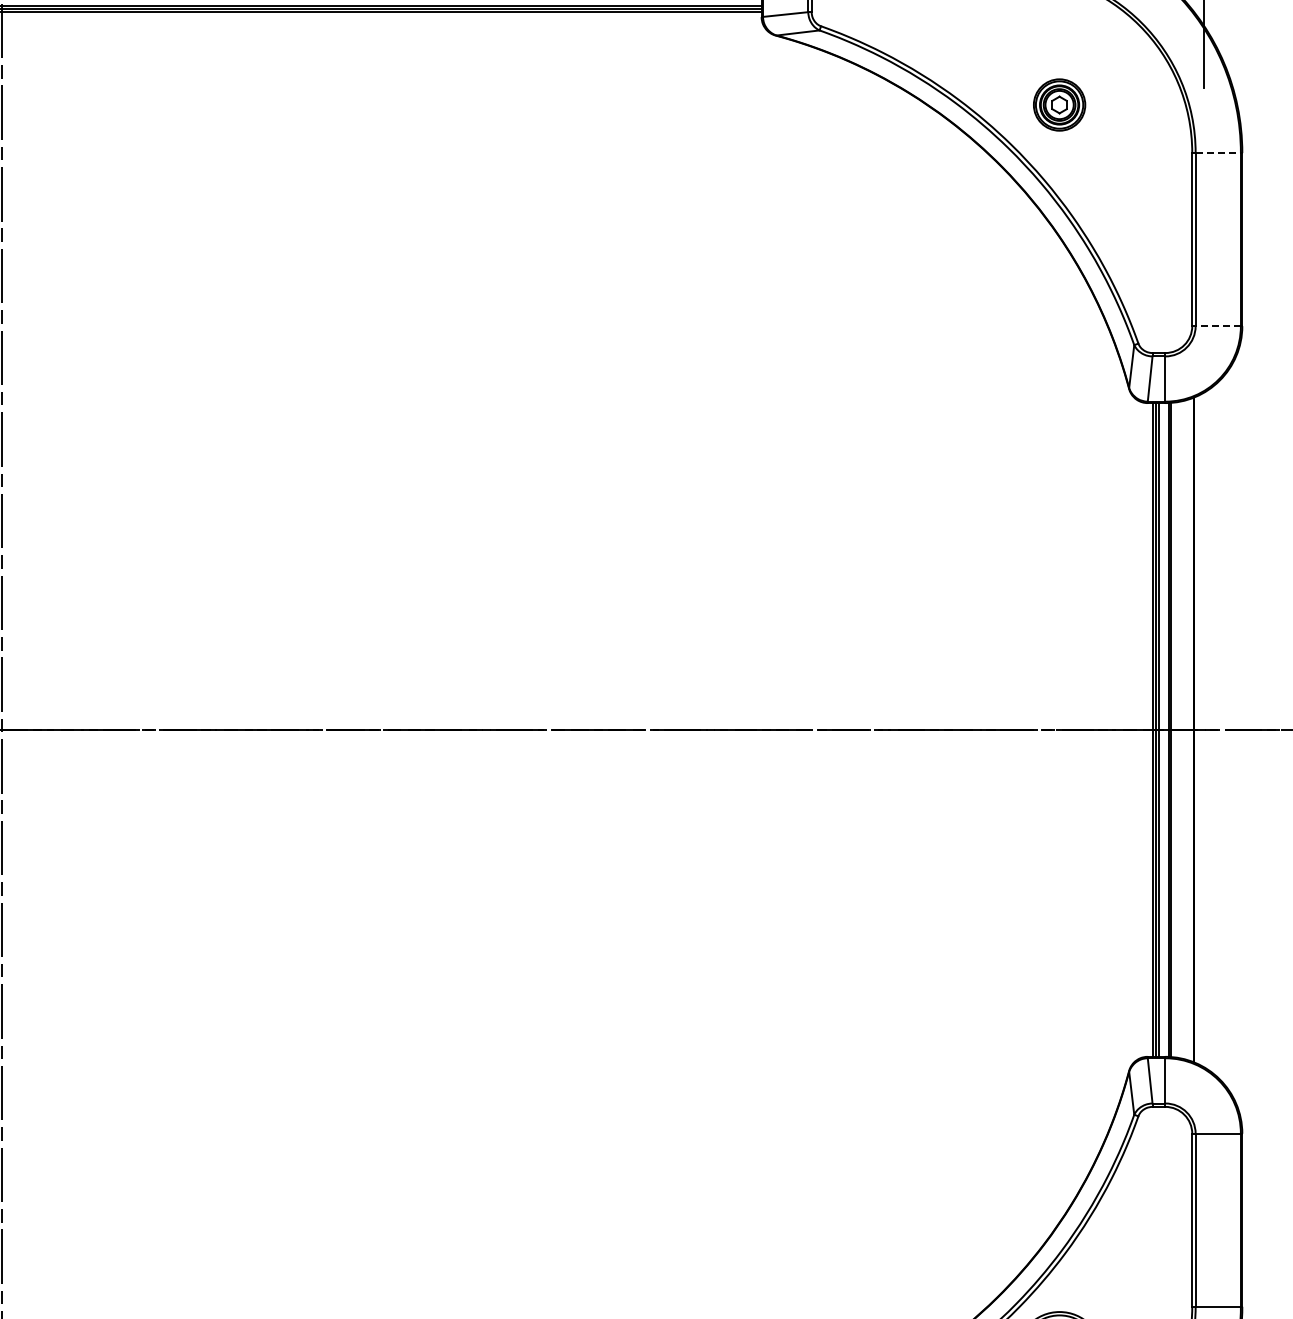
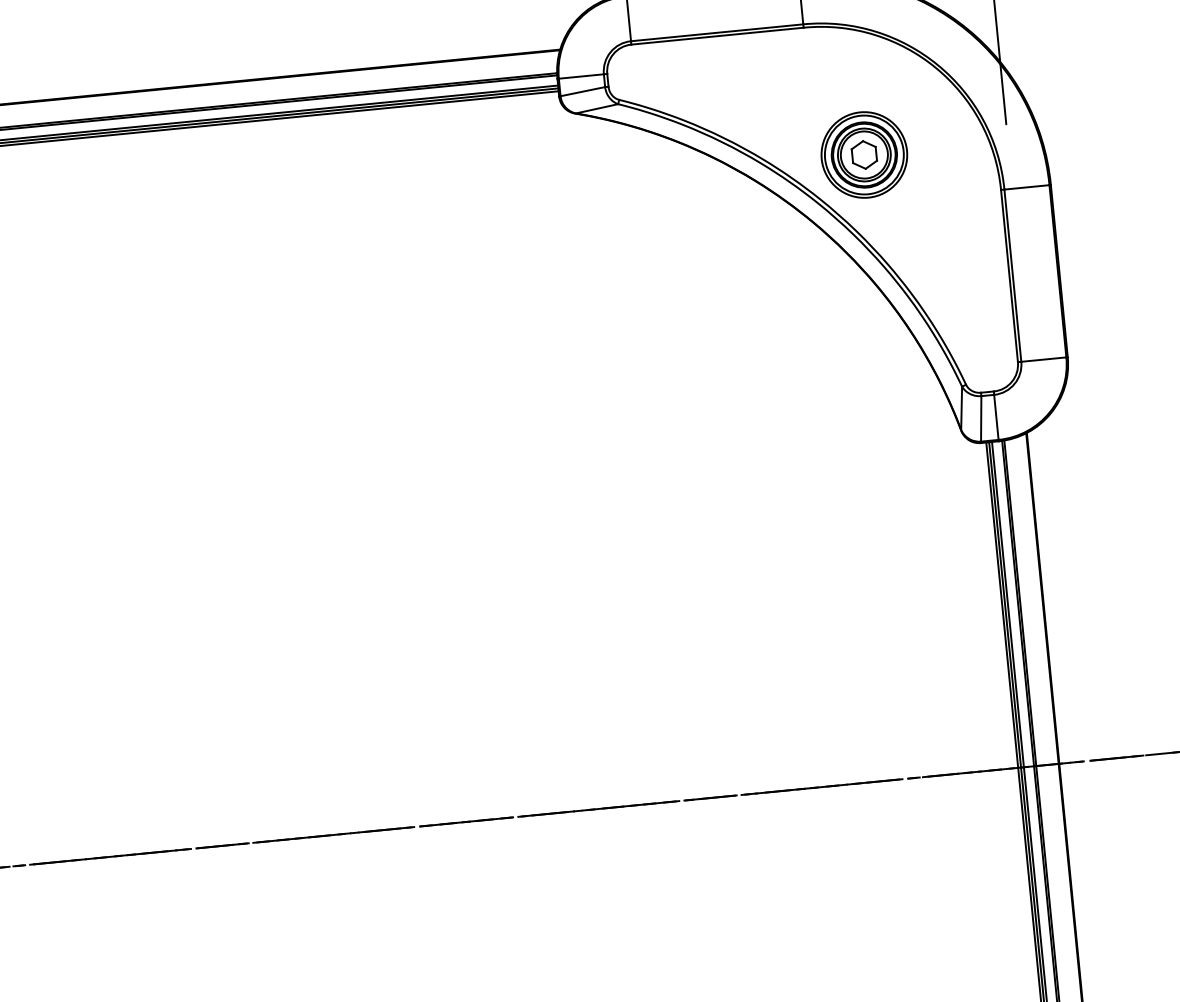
part: (1059, 104) -> (864, 154), size x1.67
line: (1218, 153) -> (1027, 187), dashed -> solid
line: (1218, 326) -> (1044, 359), dashed -> solid

